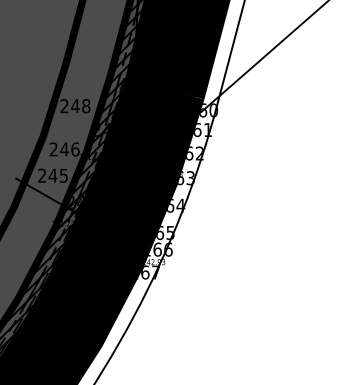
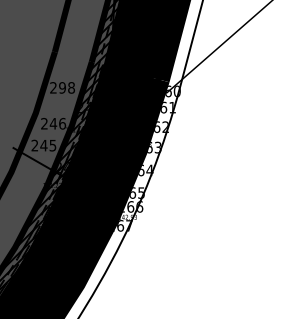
text: (75, 106) -> (62, 88), 248 -> 298

